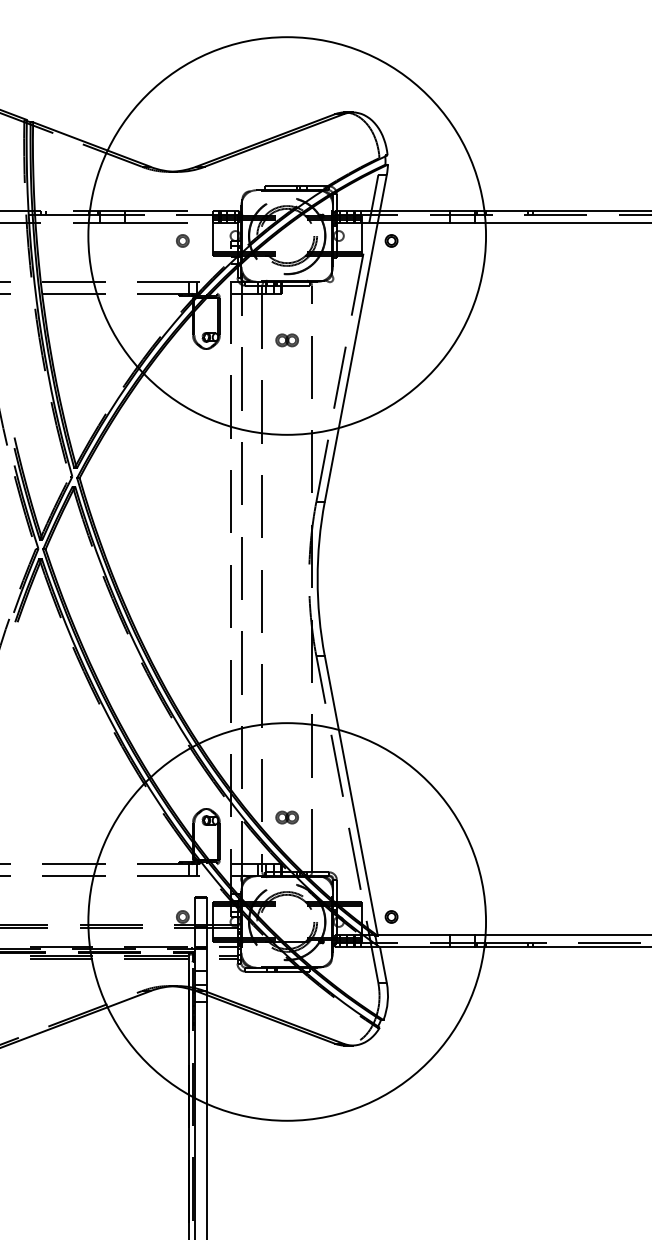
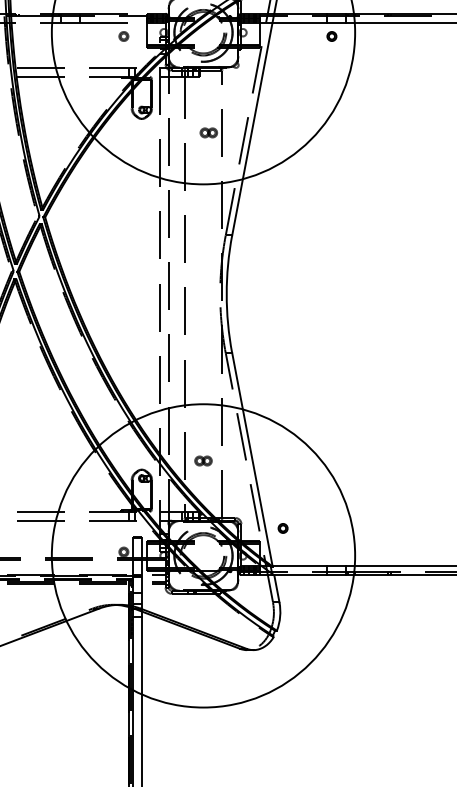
part: (391, 240) -> (331, 36), moved
part: (286, 340) -> (208, 133), moved
part: (286, 817) -> (202, 460), moved
part: (391, 916) -> (283, 528), moved

